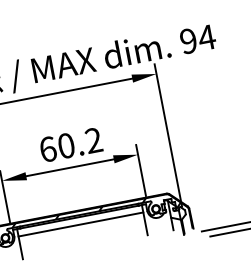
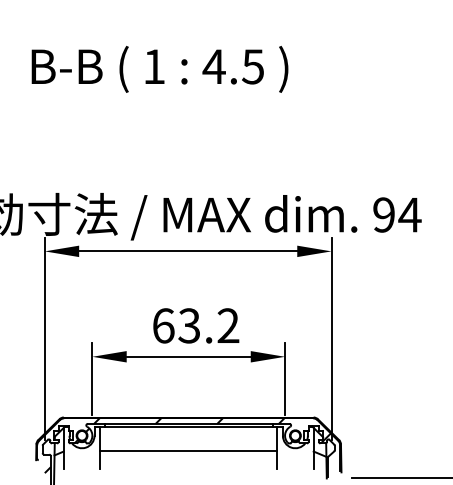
text: (66, 145) -> (189, 325), 60.2 -> 63.2
line: (80, 224) -> (188, 451), moved

